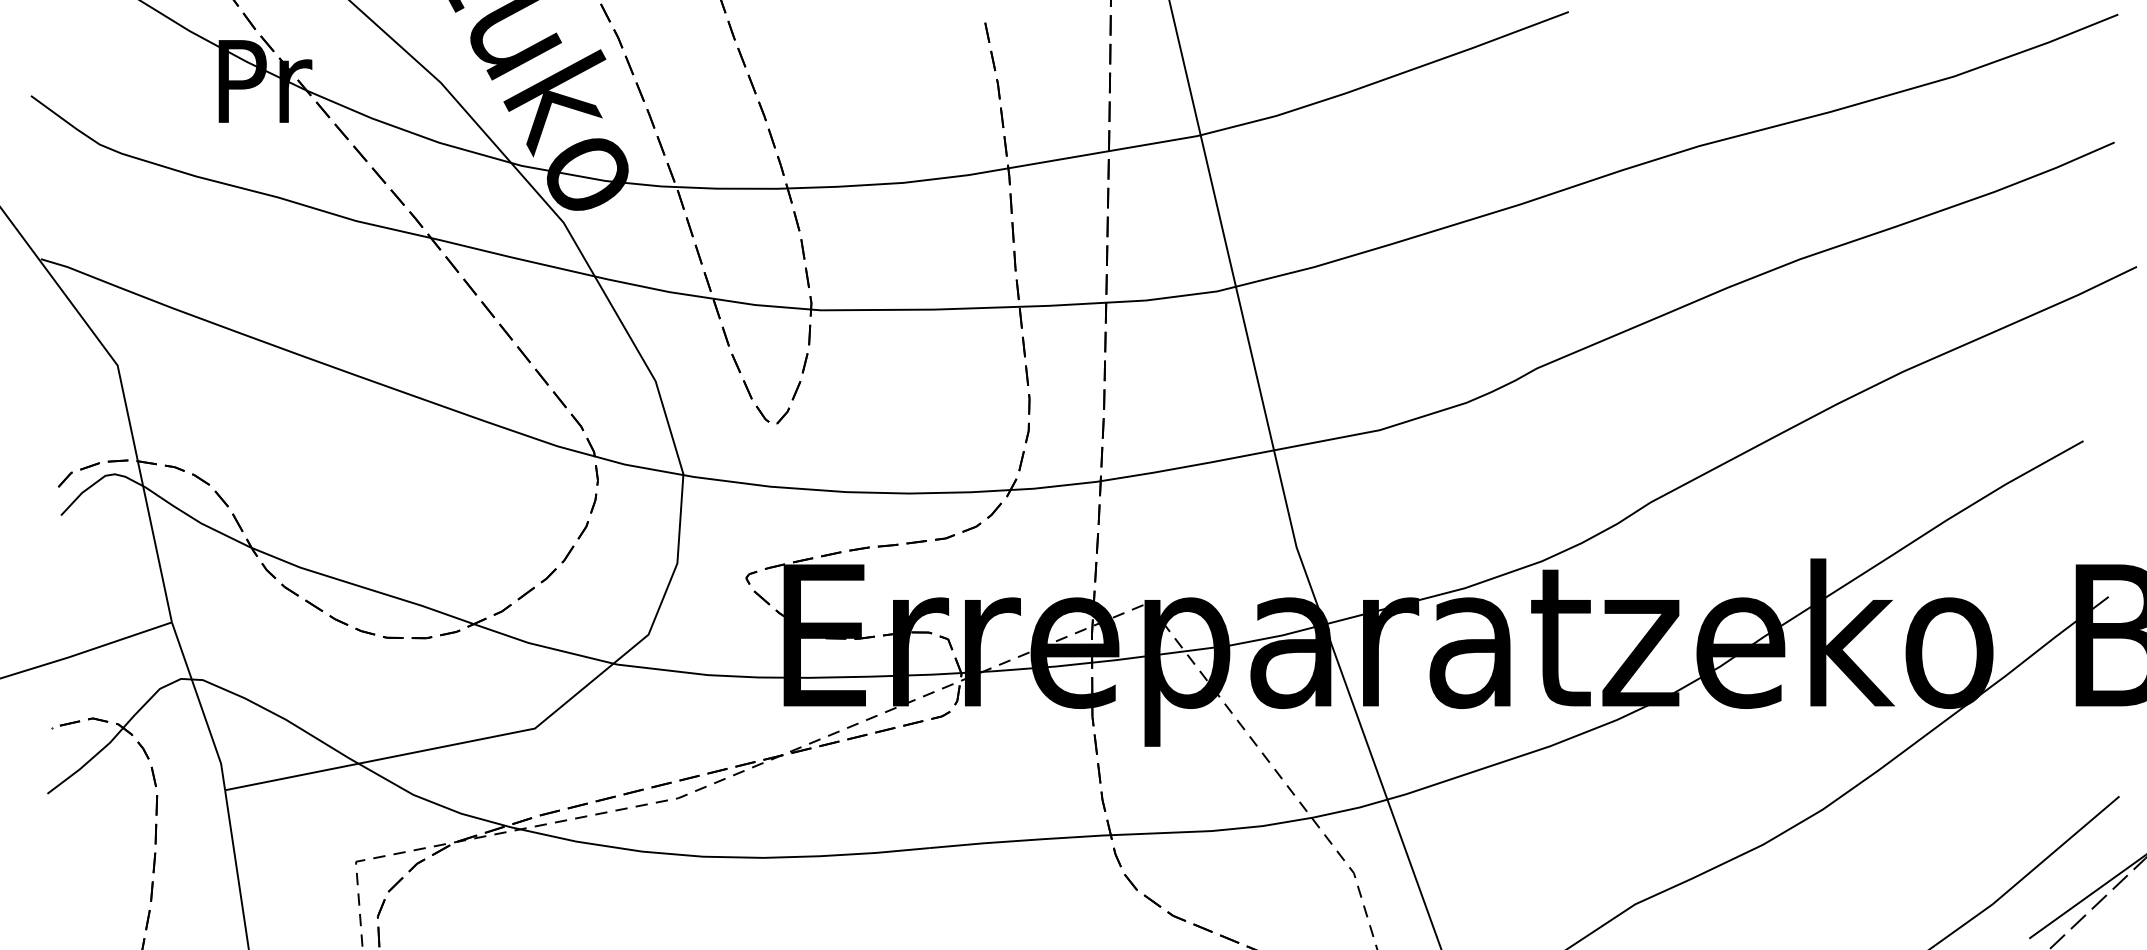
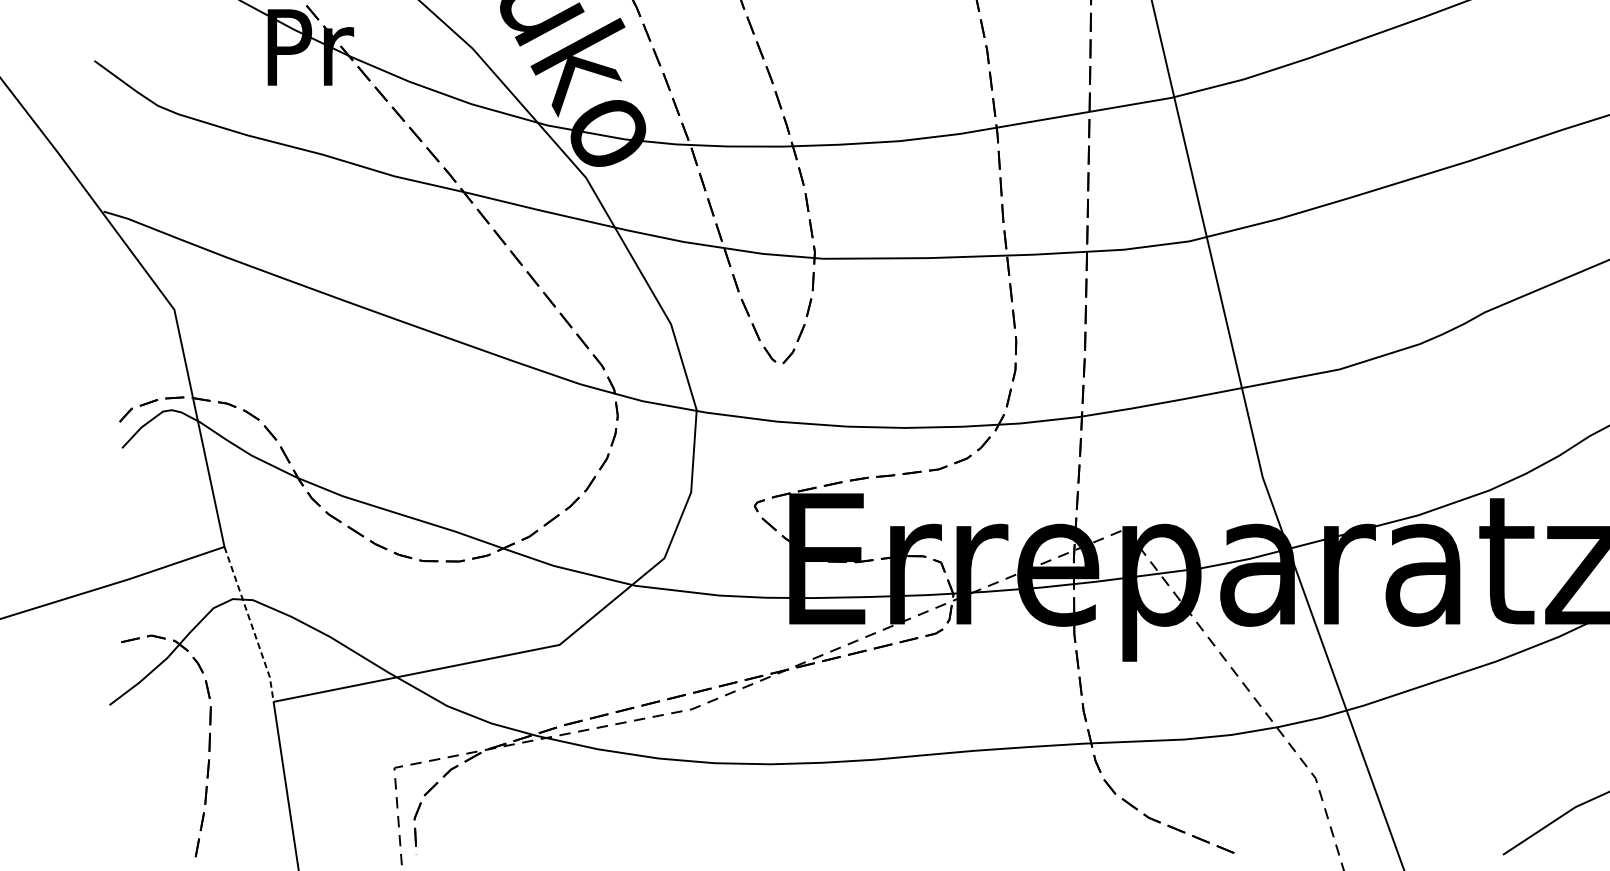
line: (201, 706) -> (251, 624), solid -> dashed

